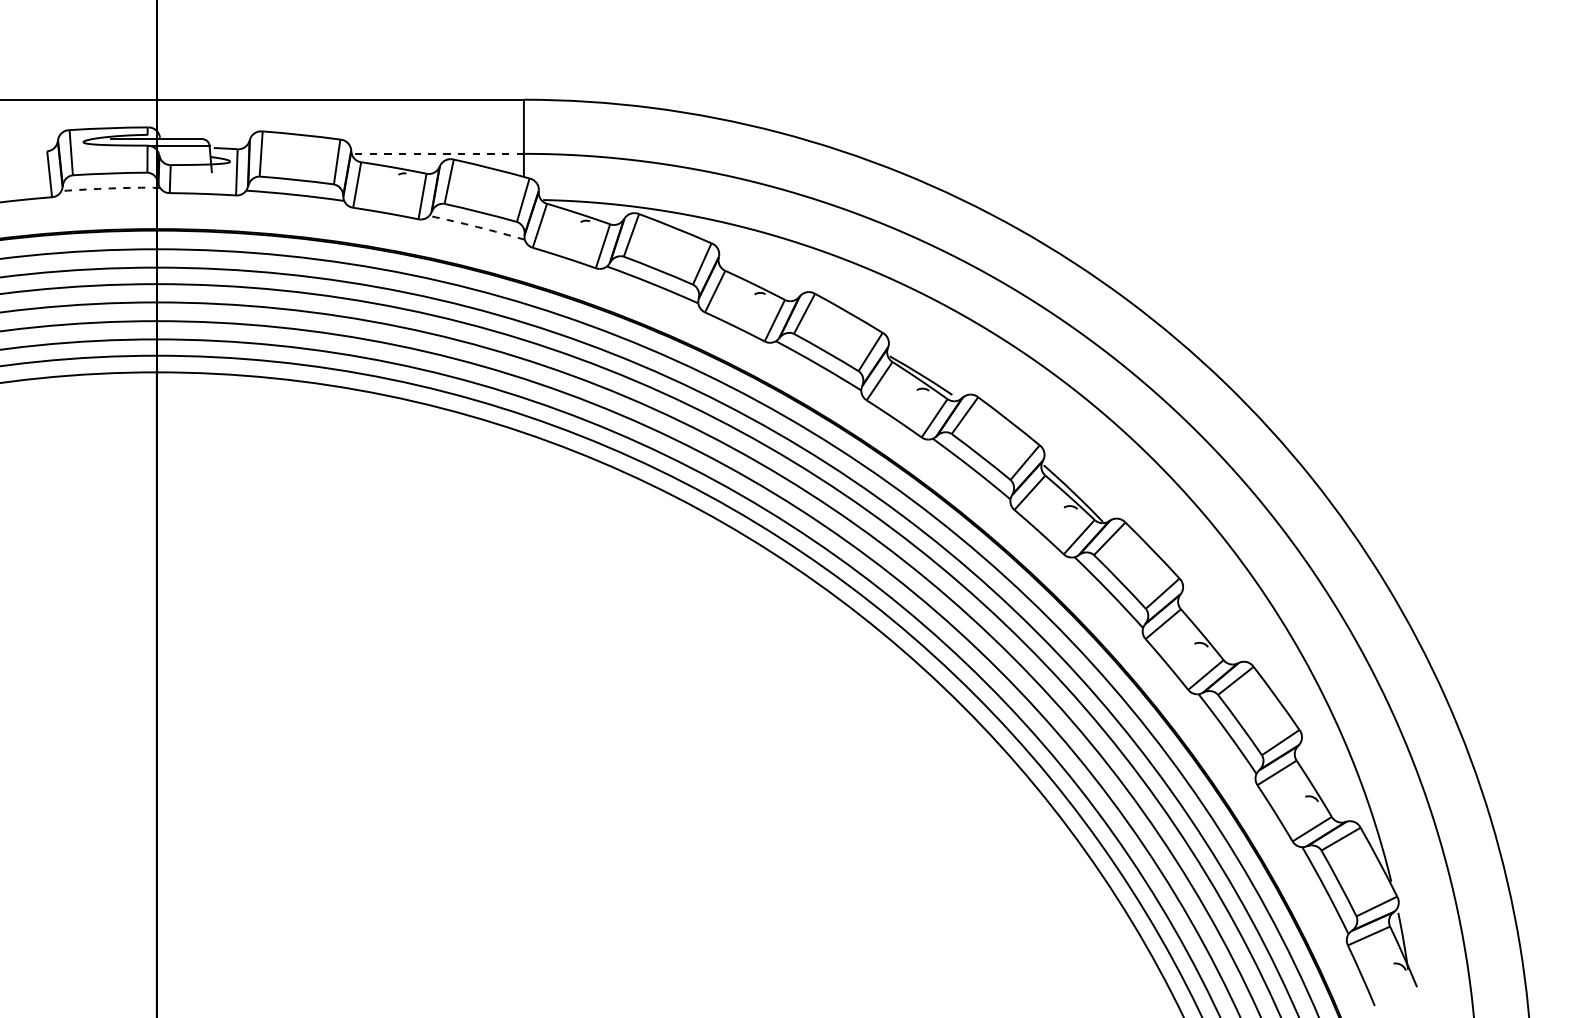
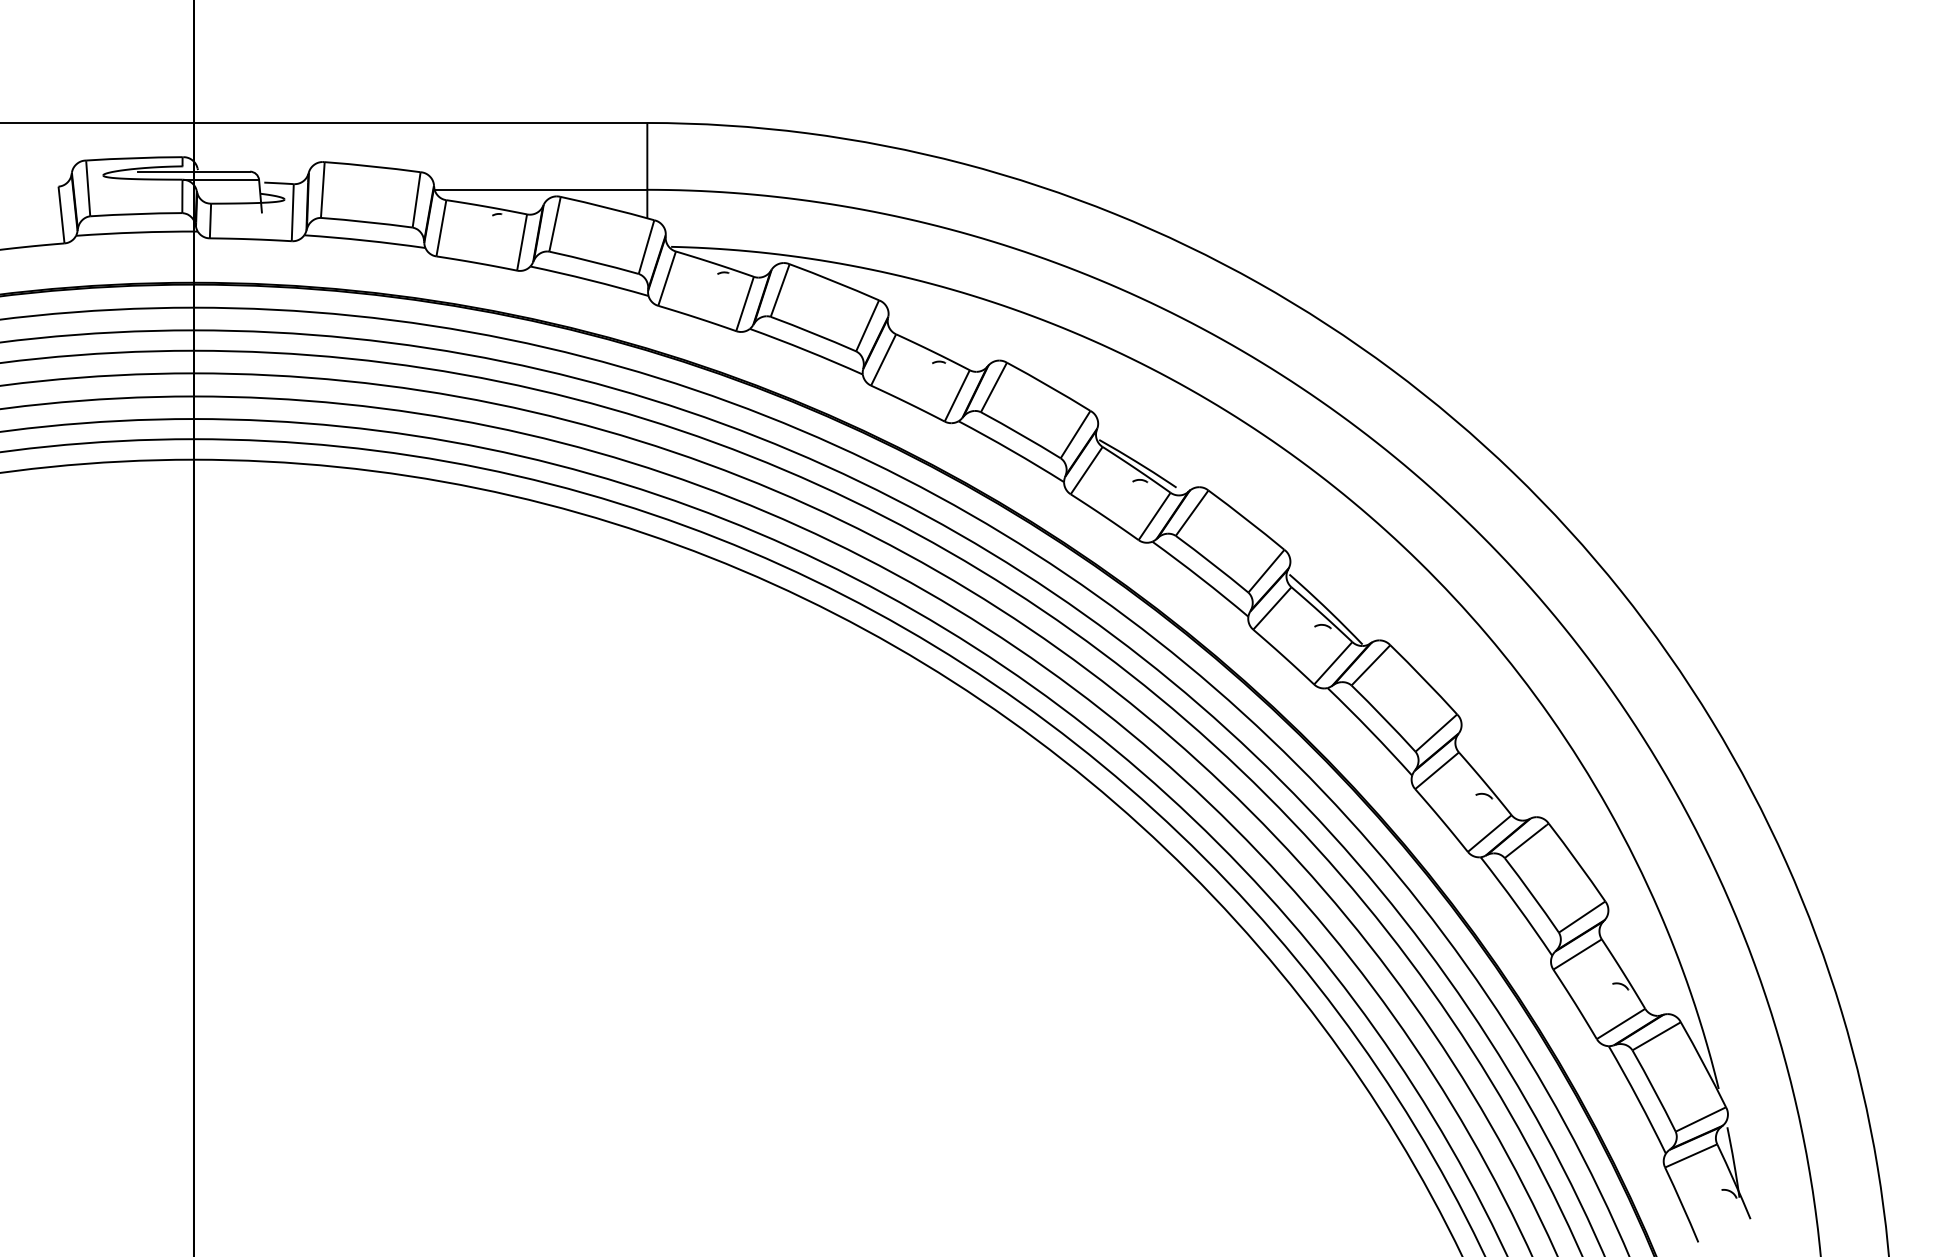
line: (437, 153) -> (540, 189), dashed -> solid
arc: (110, 188) -> (136, 232), dashed -> solid
arc: (477, 227) -> (589, 280), dashed -> solid

